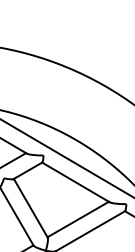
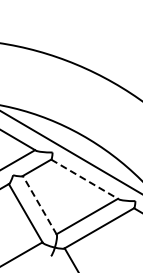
line: (76, 182) -> (85, 179), solid -> dashed
line: (30, 208) -> (39, 205), solid -> dashed

